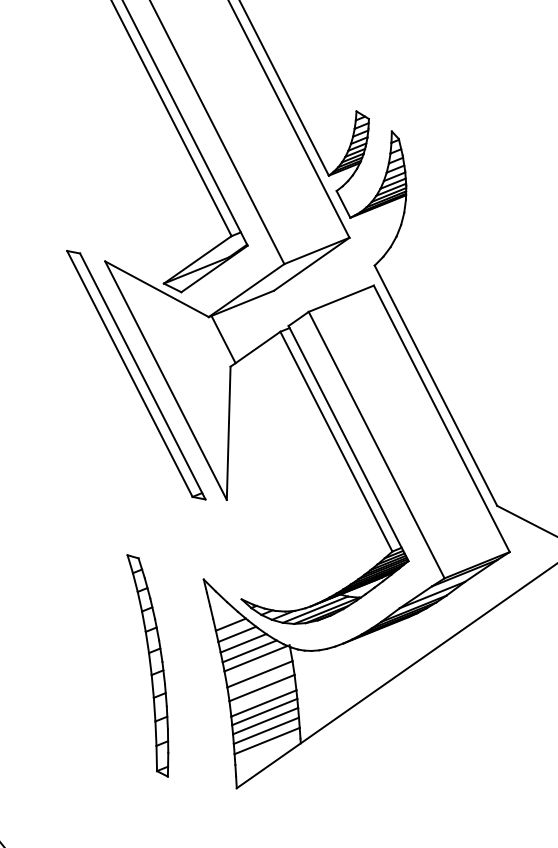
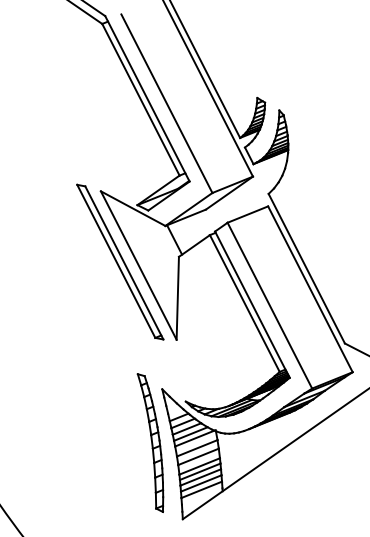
part: (147, 664) -> (150, 442), moved

